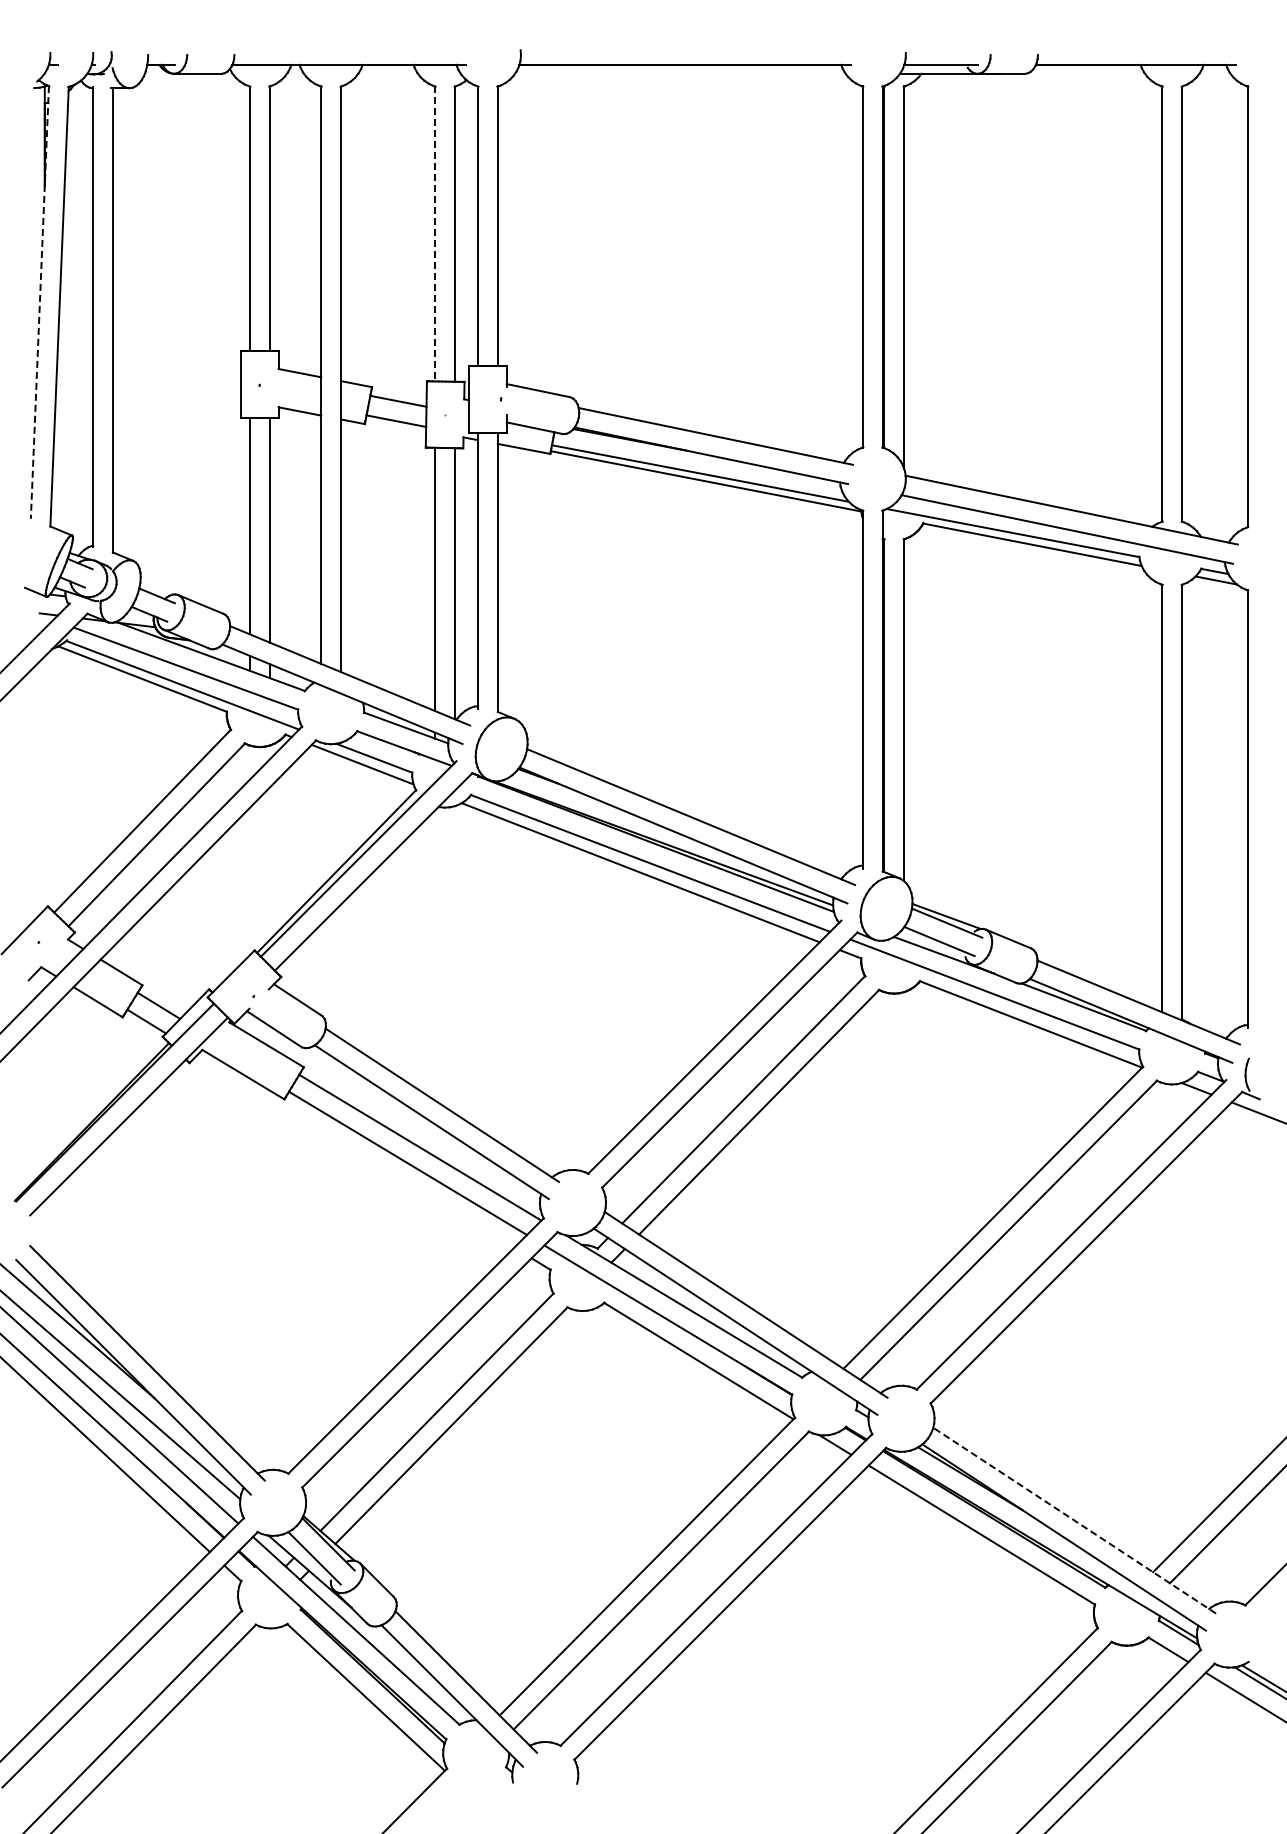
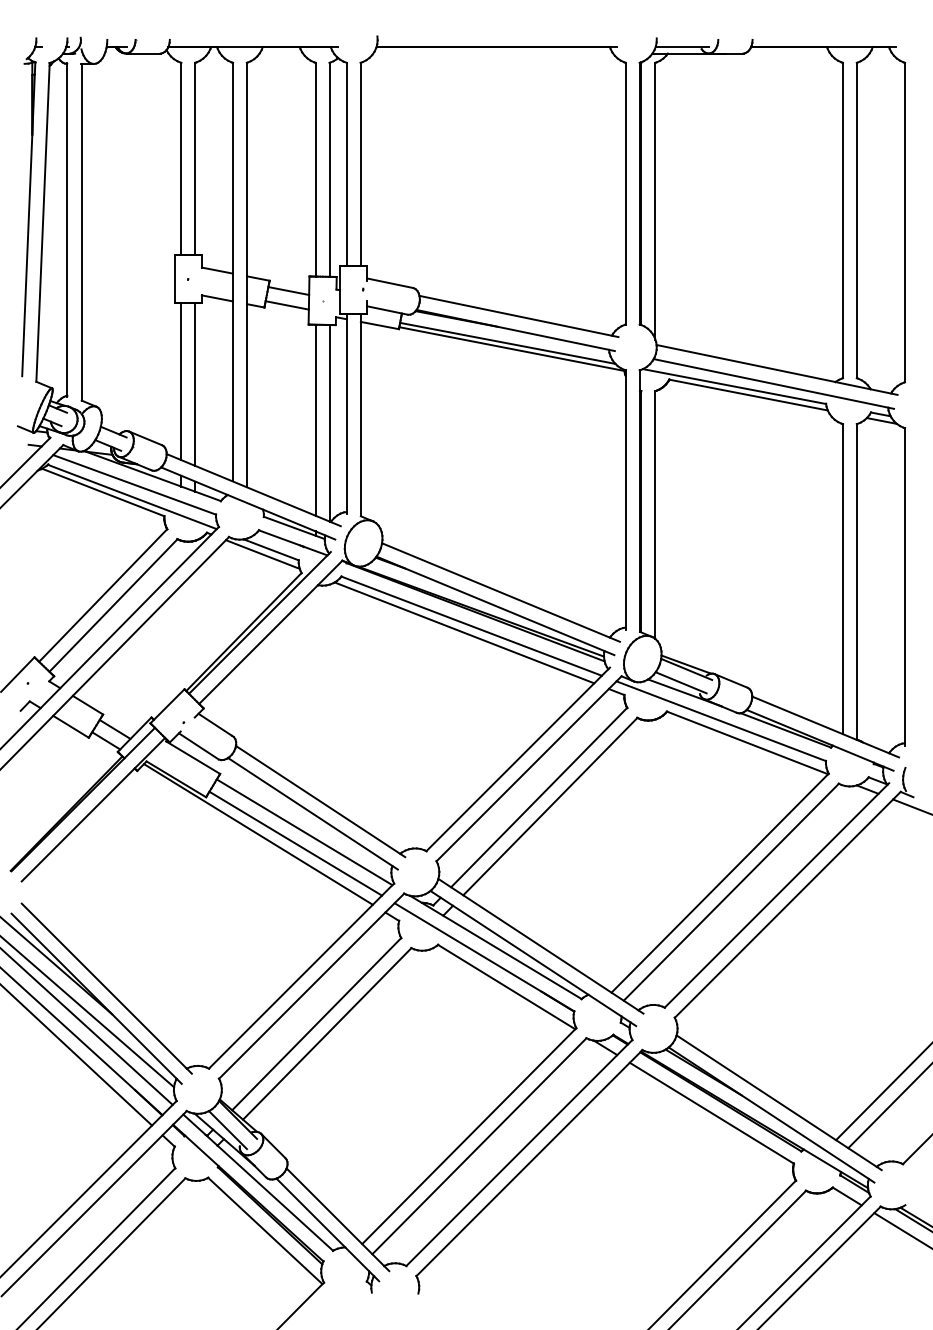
line: (435, 234) -> (315, 170), dashed -> solid
line: (39, 302) -> (28, 219), dashed -> solid
line: (356, 1150) -> (258, 834), added
line: (1074, 1520) -> (779, 1102), dashed -> solid

